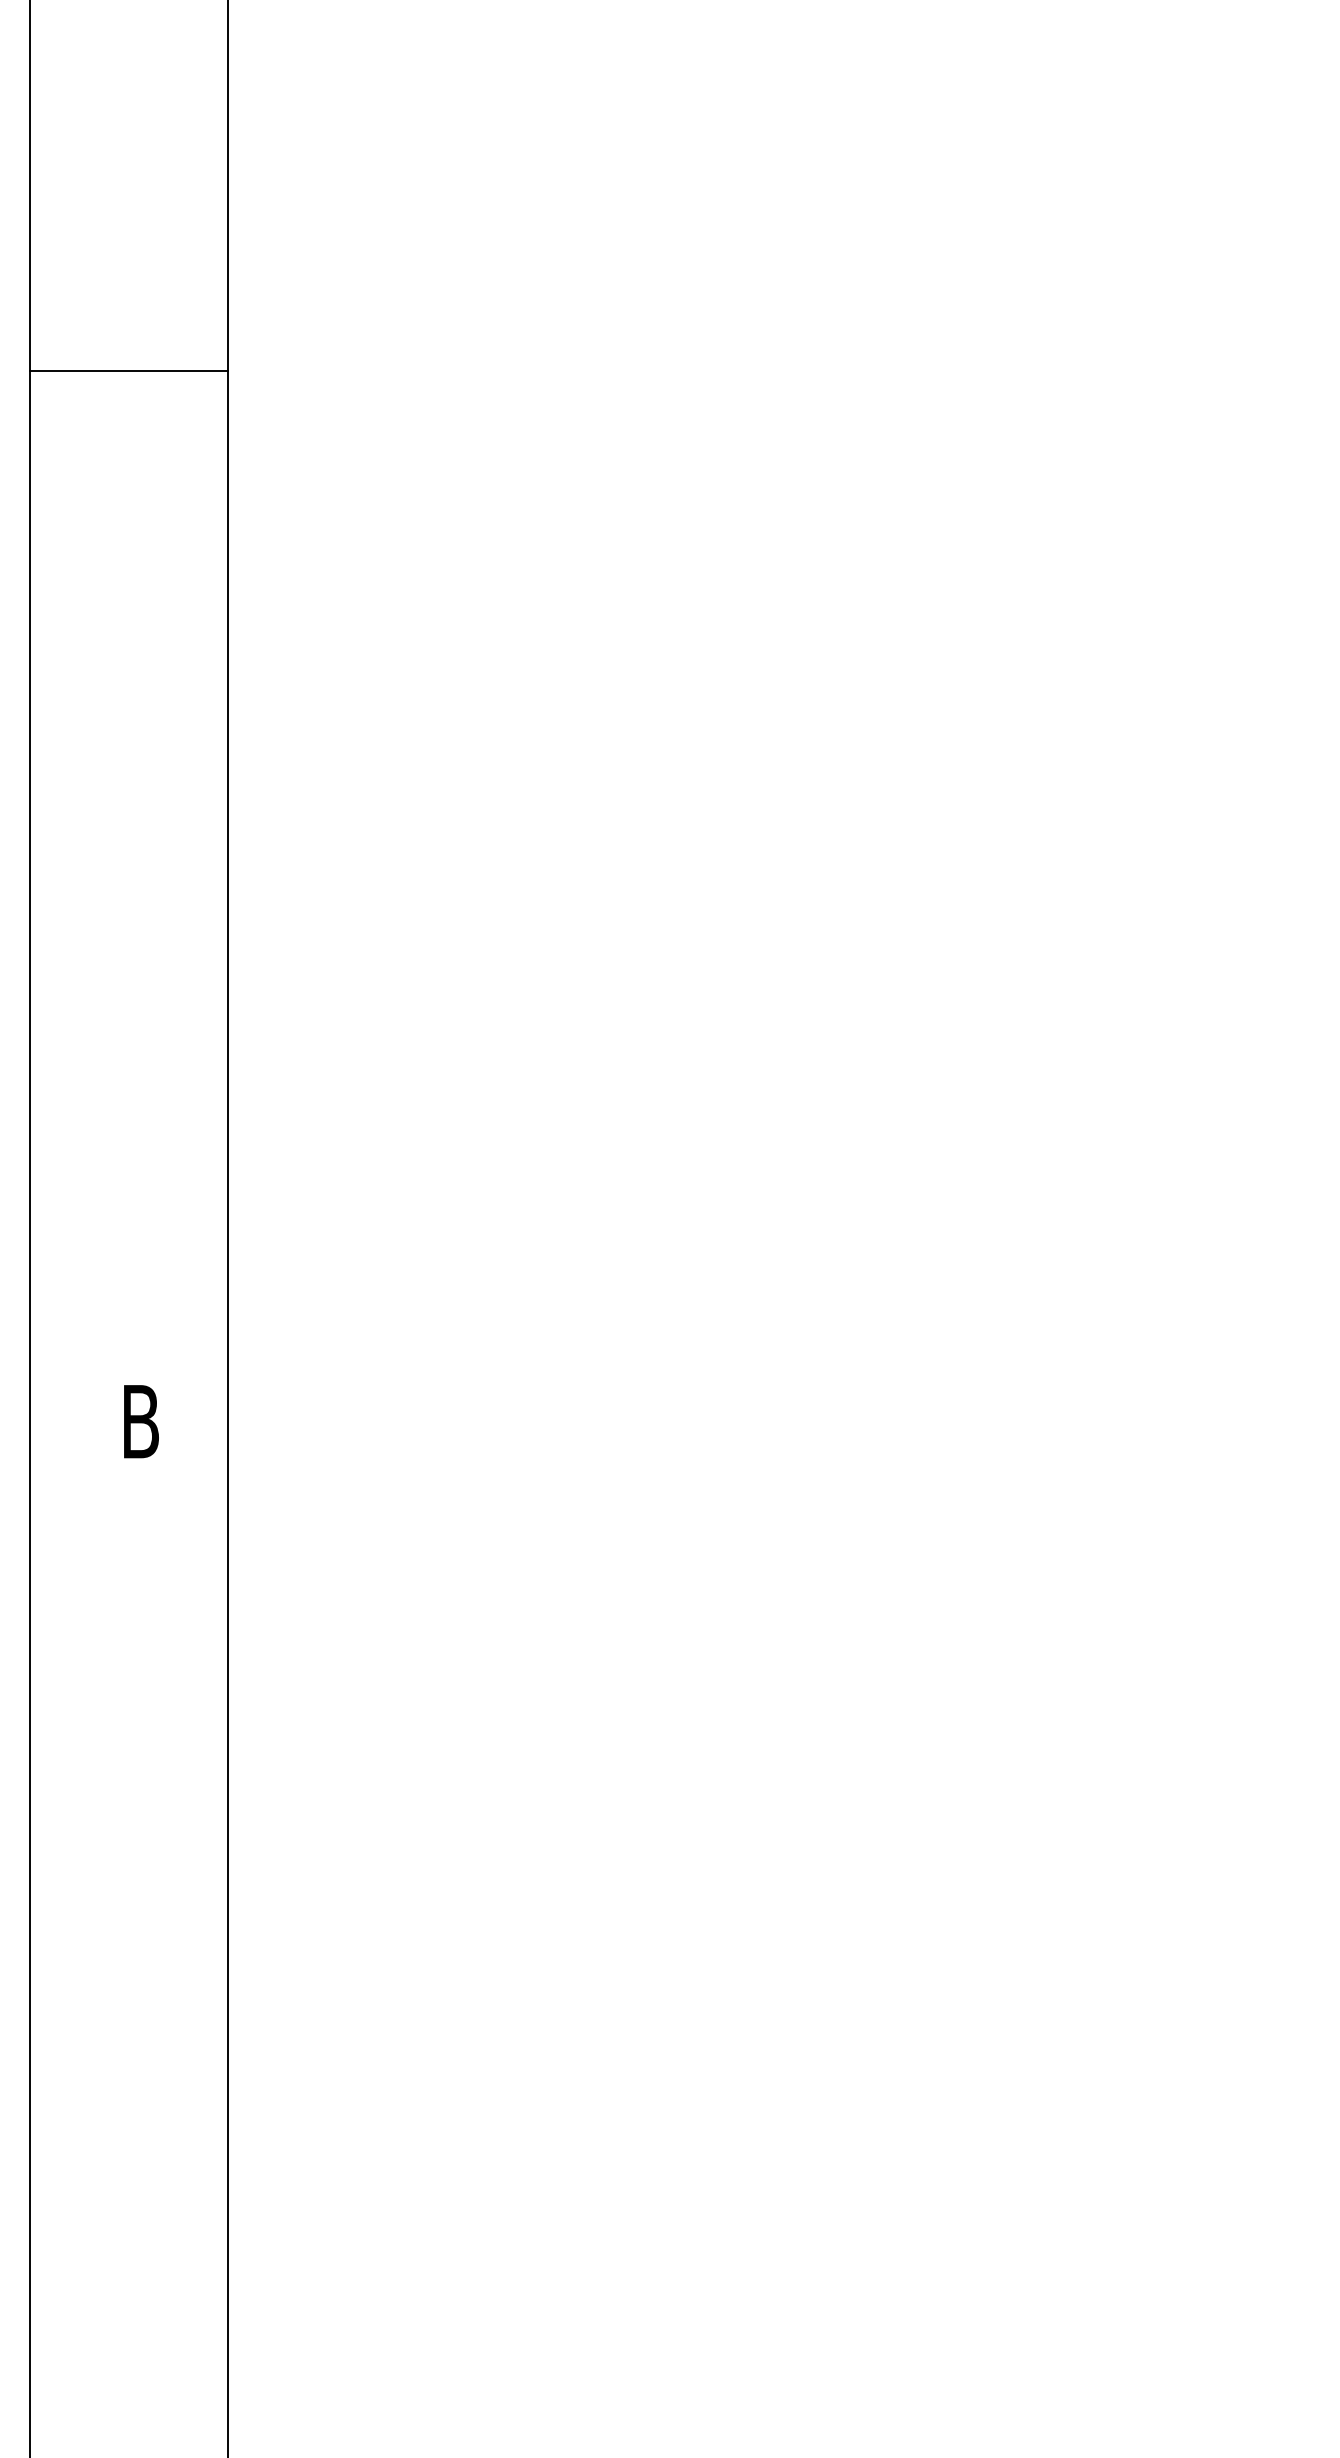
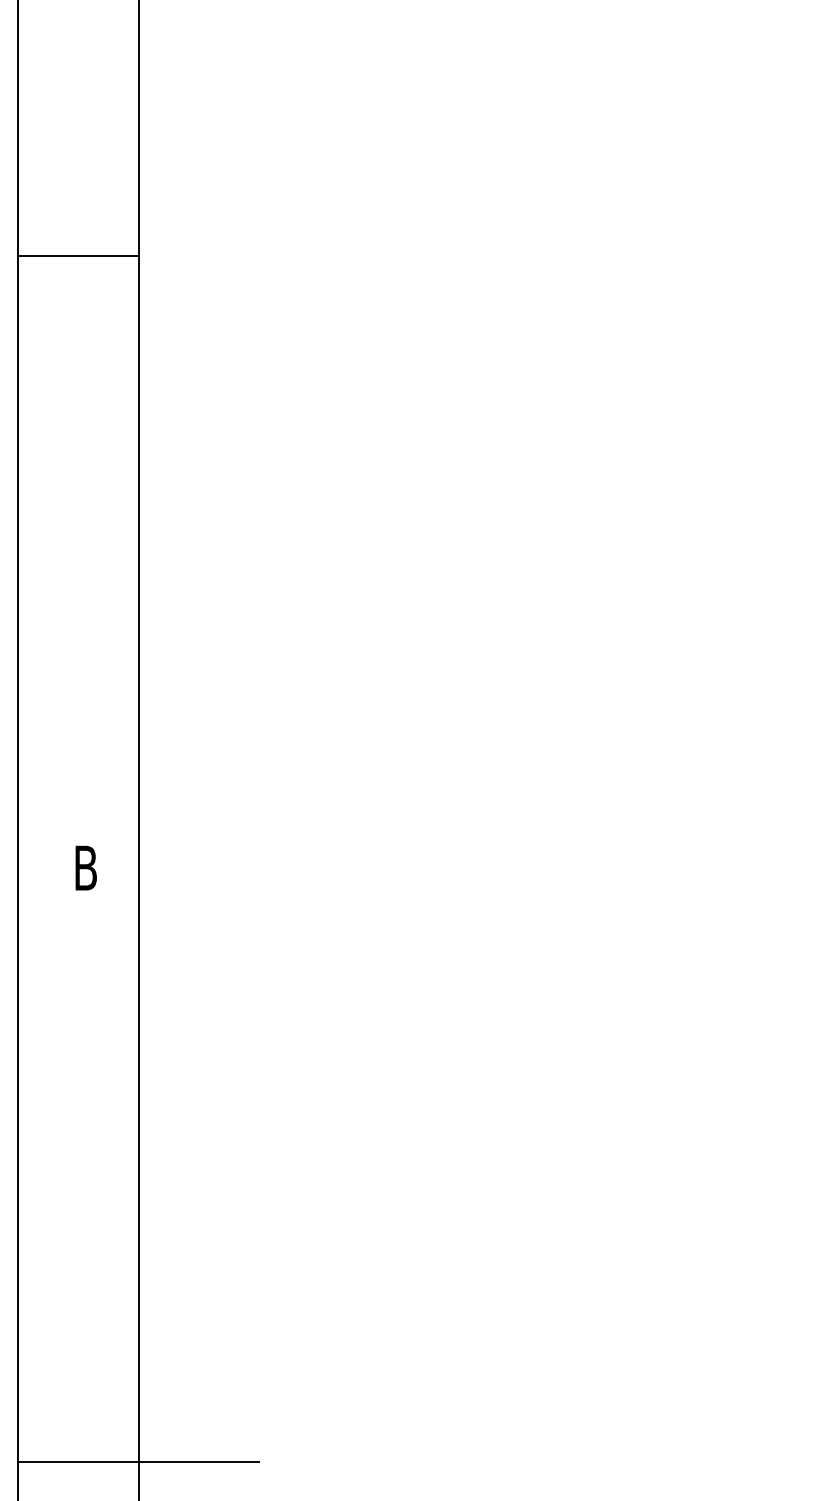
line: (128, 370) -> (78, 256), moved
line: (226, 2393) -> (138, 1461), added

